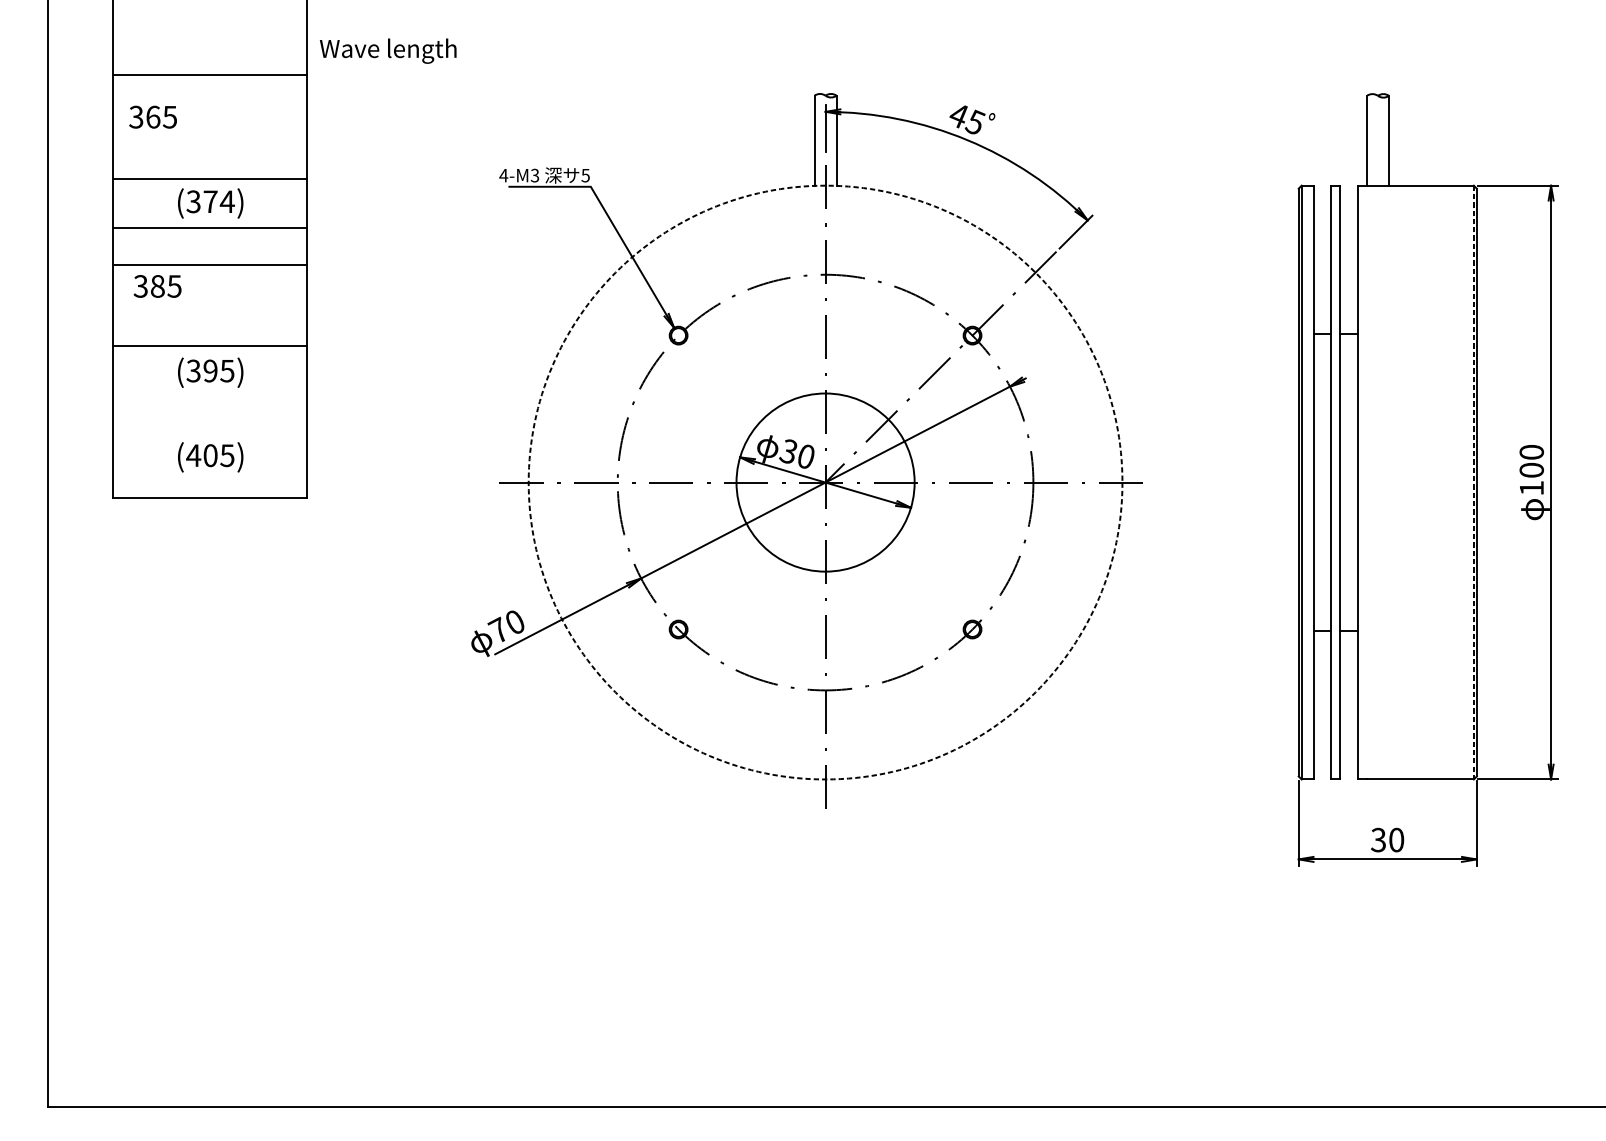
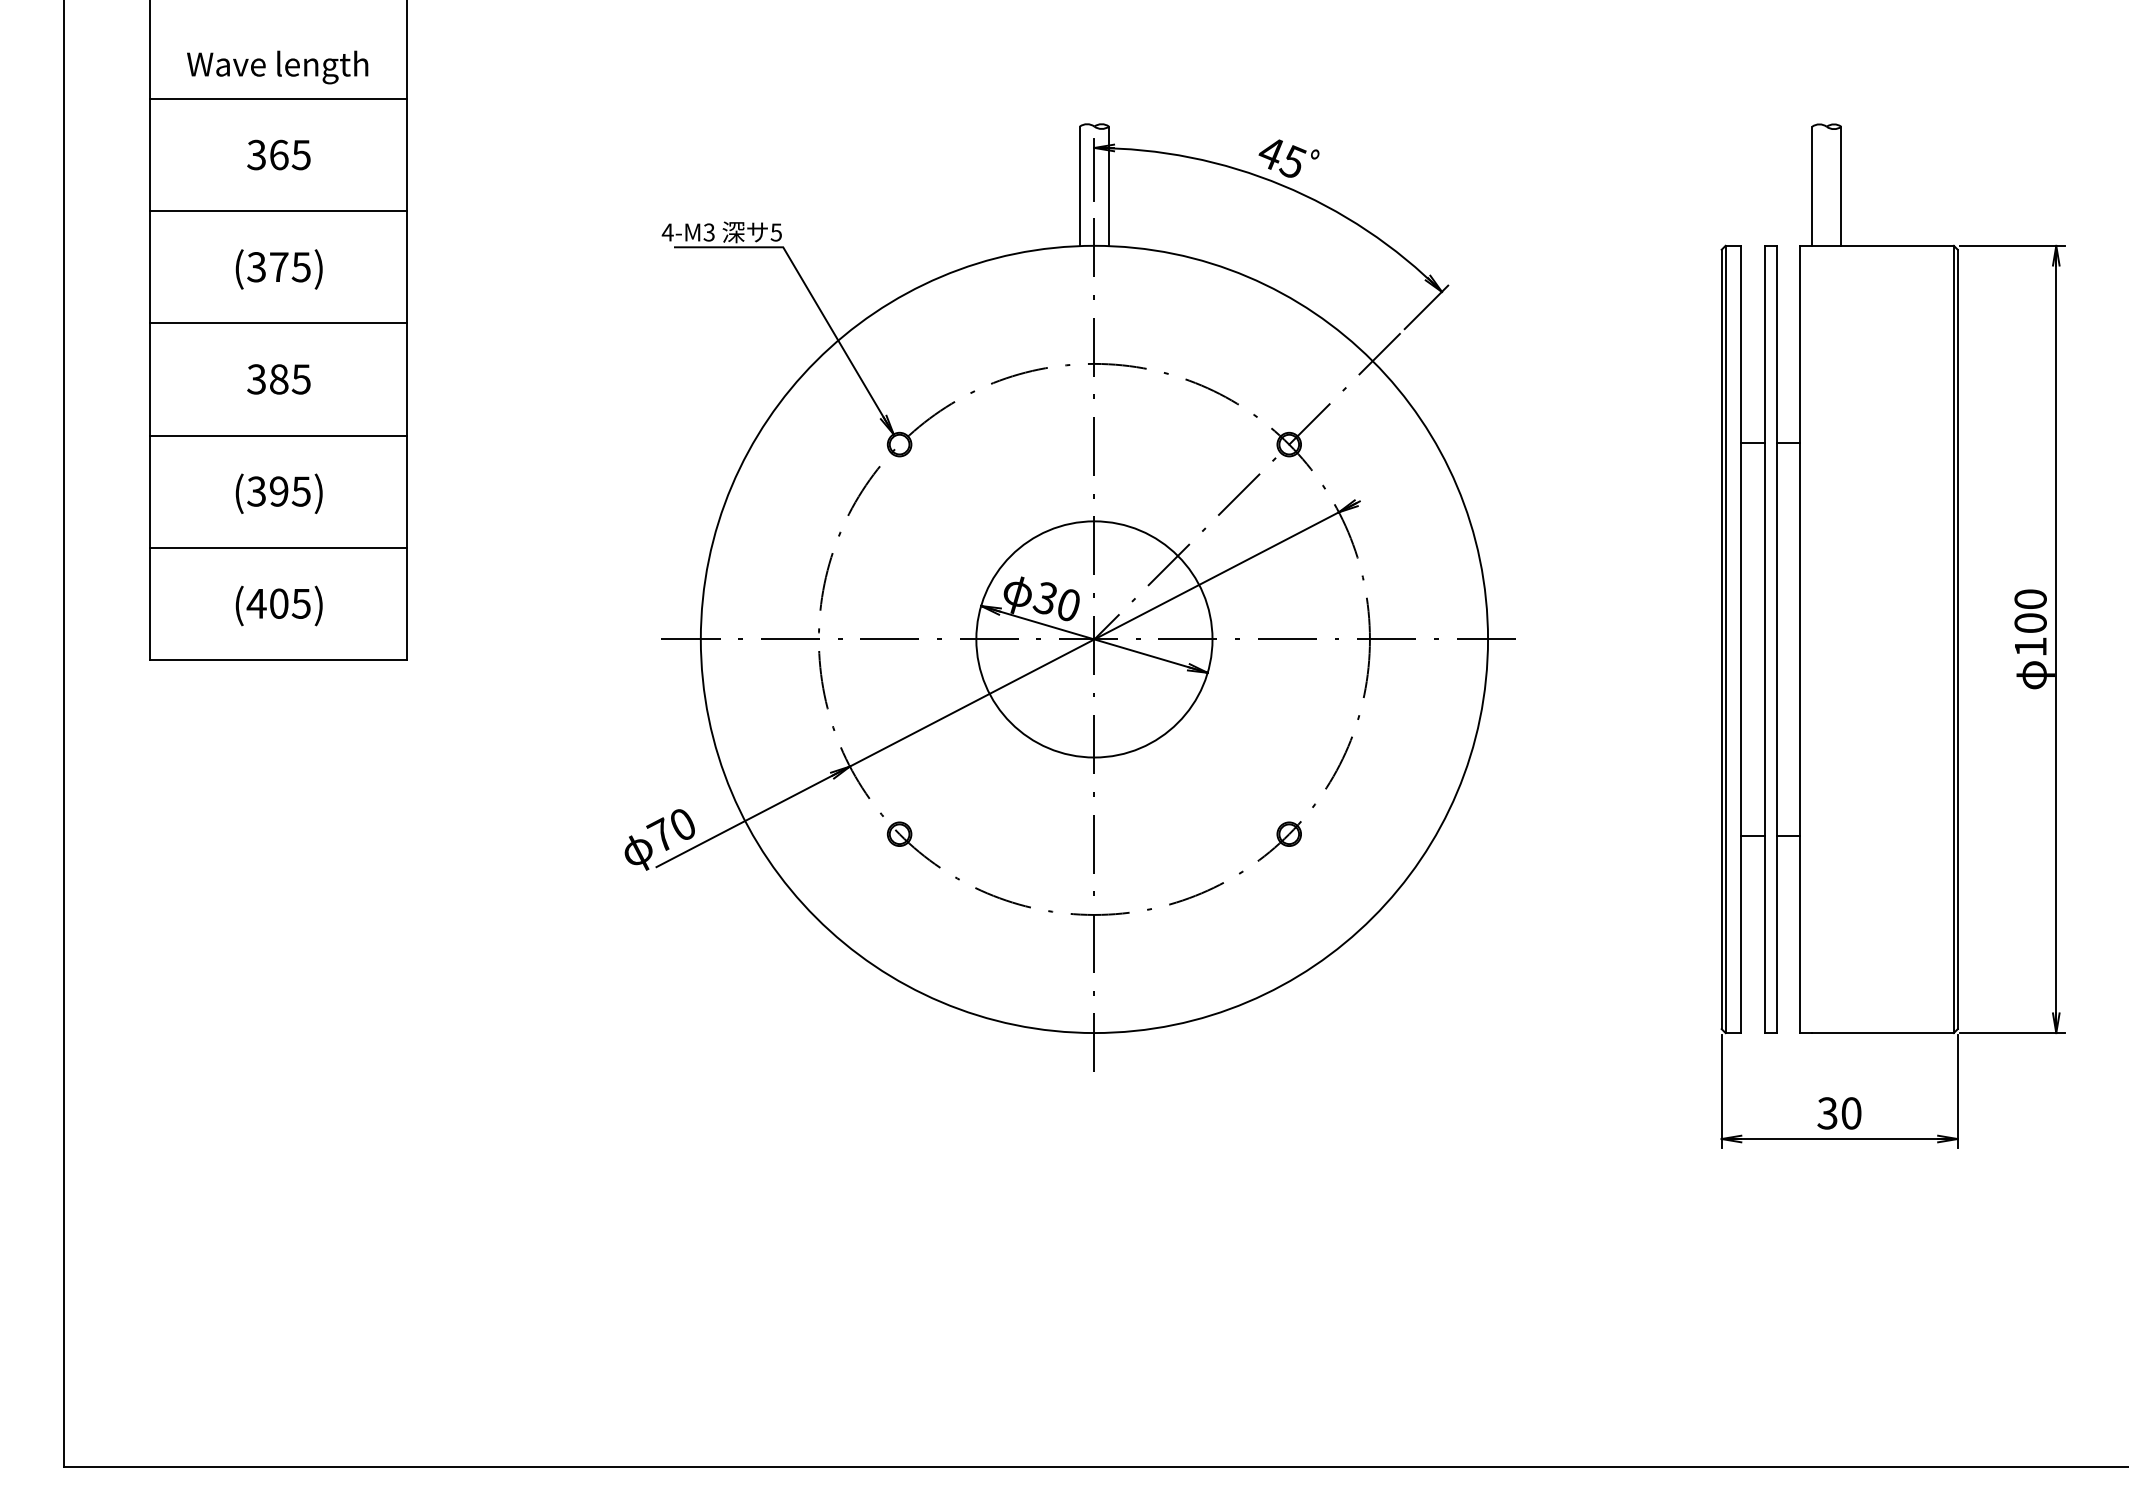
text: (388, 51) -> (277, 67), moved
text: (152, 116) -> (278, 154), moved
line: (210, 178) -> (278, 323), moved
text: (227, 202) -> (301, 267), (374) -> (375)
line: (210, 228) -> (278, 211), moved
line: (210, 264) -> (278, 435), moved
text: (157, 286) -> (278, 379), moved
line: (210, 346) -> (278, 547), moved
circle: (825, 482) -> (1094, 639), dashed -> solid
line: (1473, 482) -> (1953, 639), dashed -> solid

